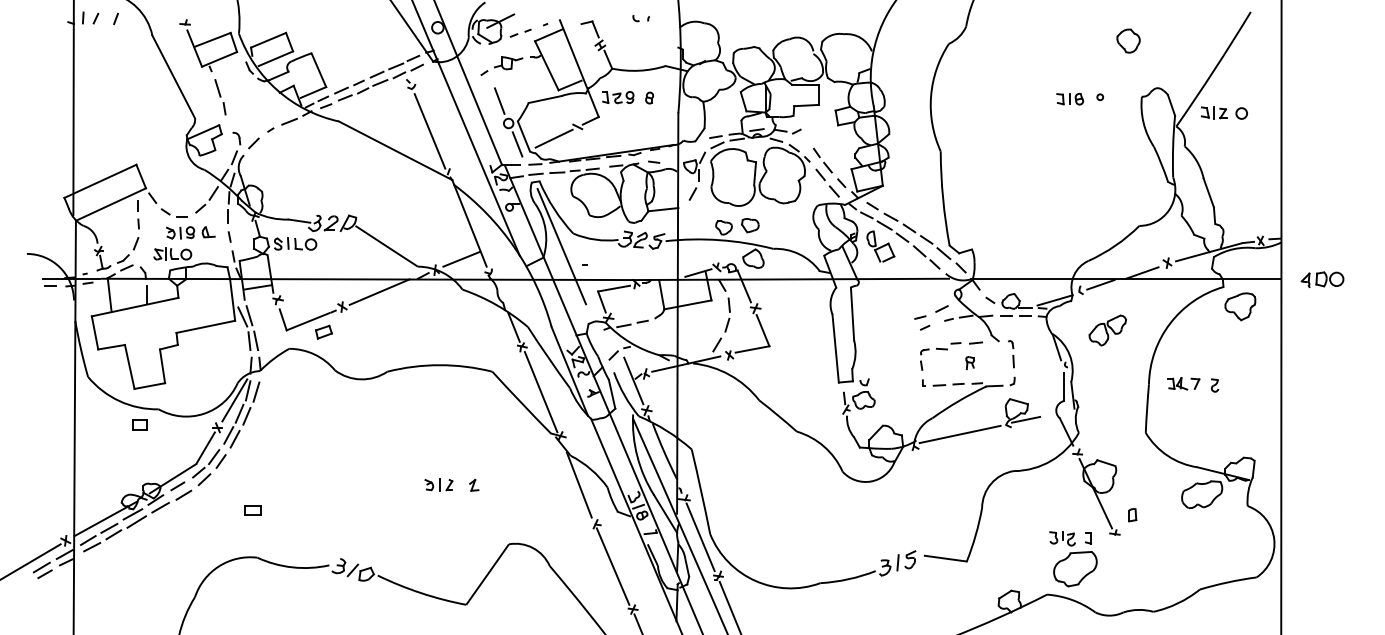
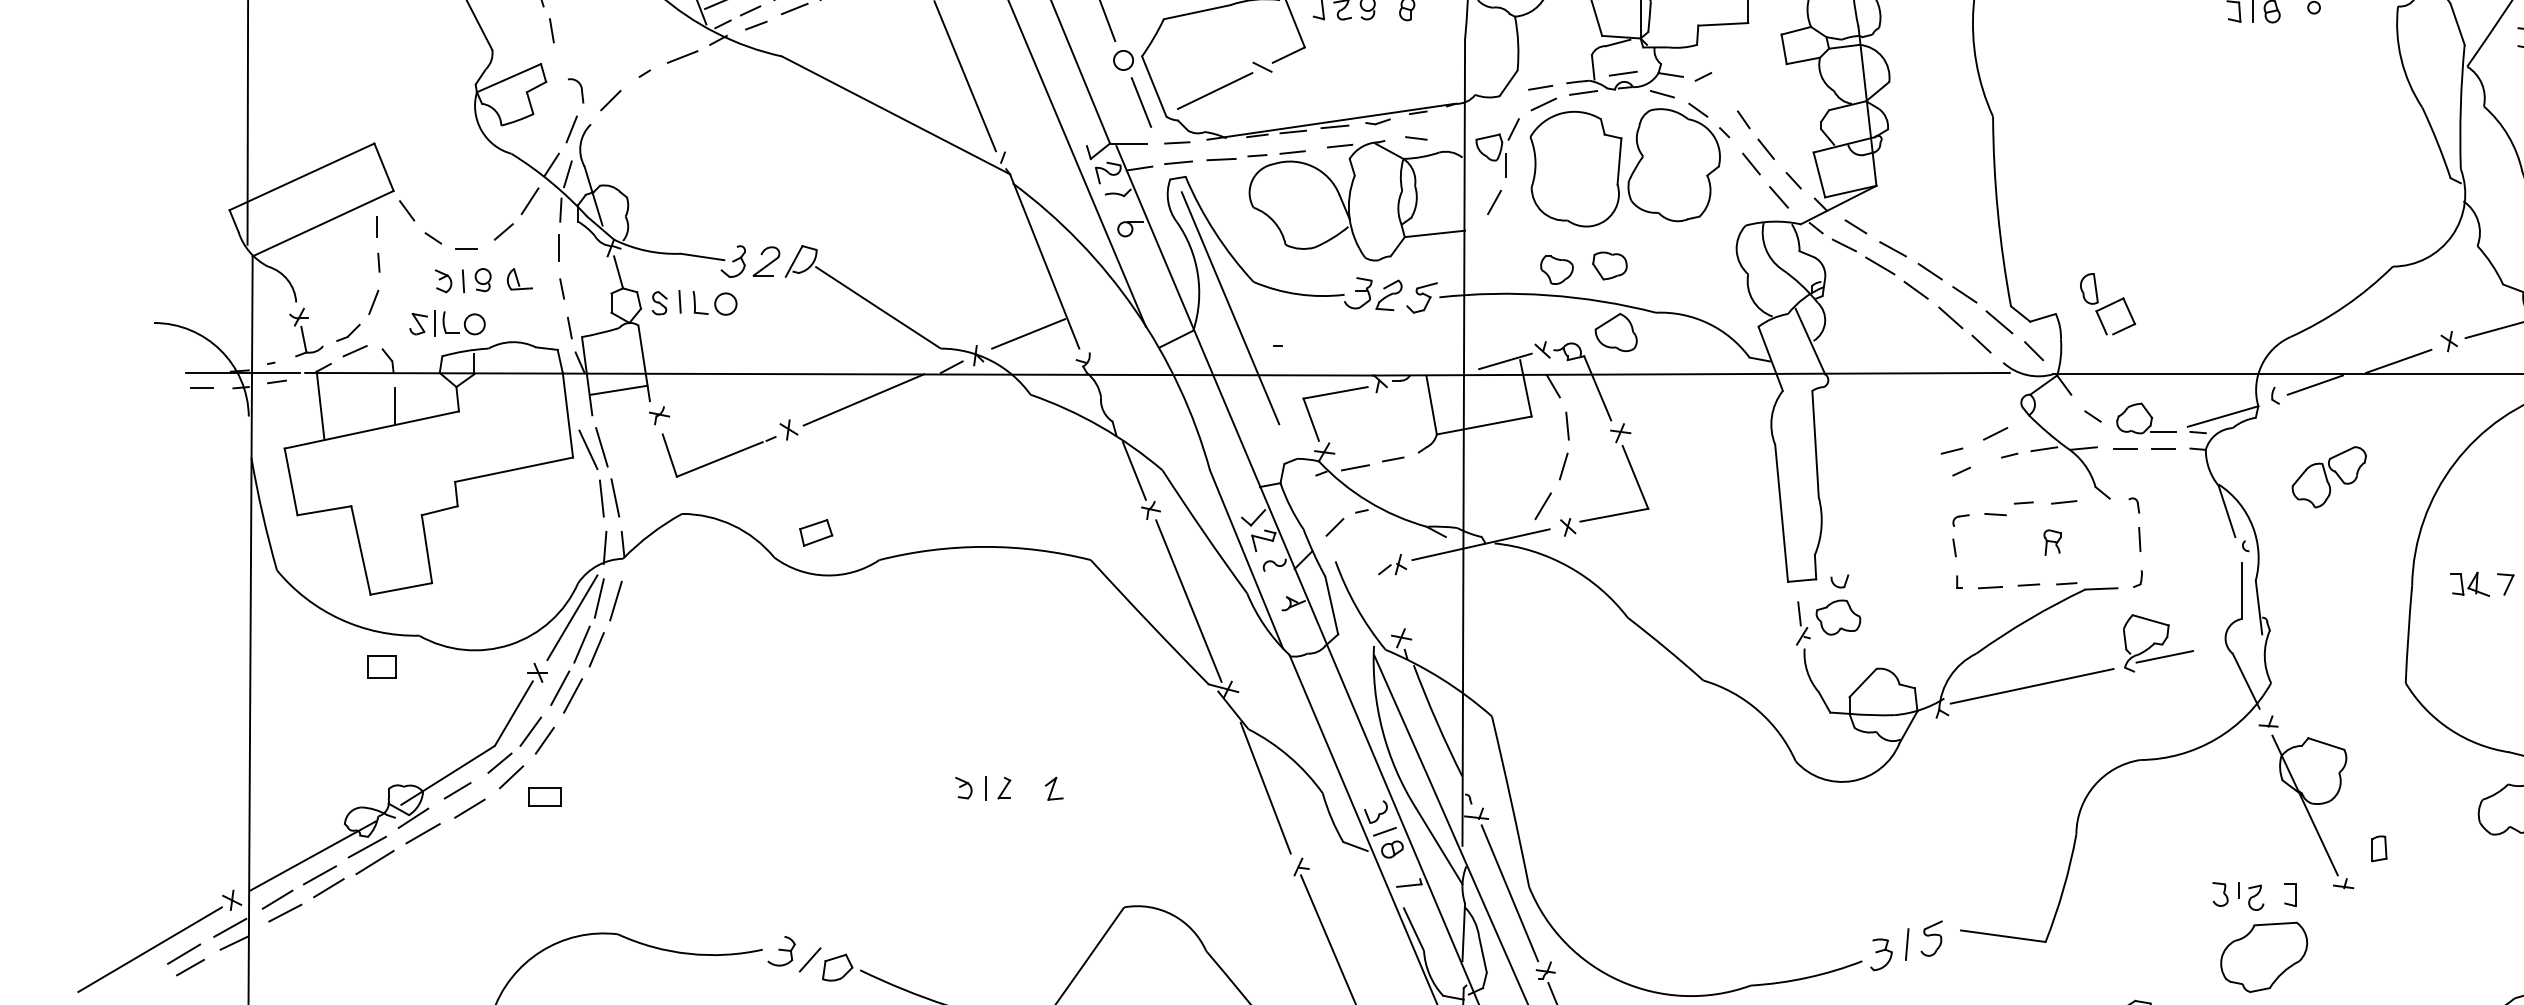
part: (880, 246) -> (2107, 303), moved
part: (323, 331) -> (815, 531), moved
line: (633, 380) -> (1374, 577), removed
part: (252, 510) -> (543, 797), moved

